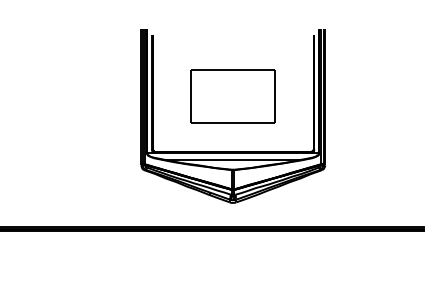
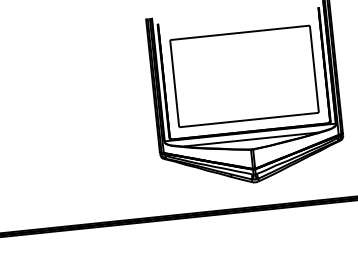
part: (232, 96) -> (243, 76), size x1.67

